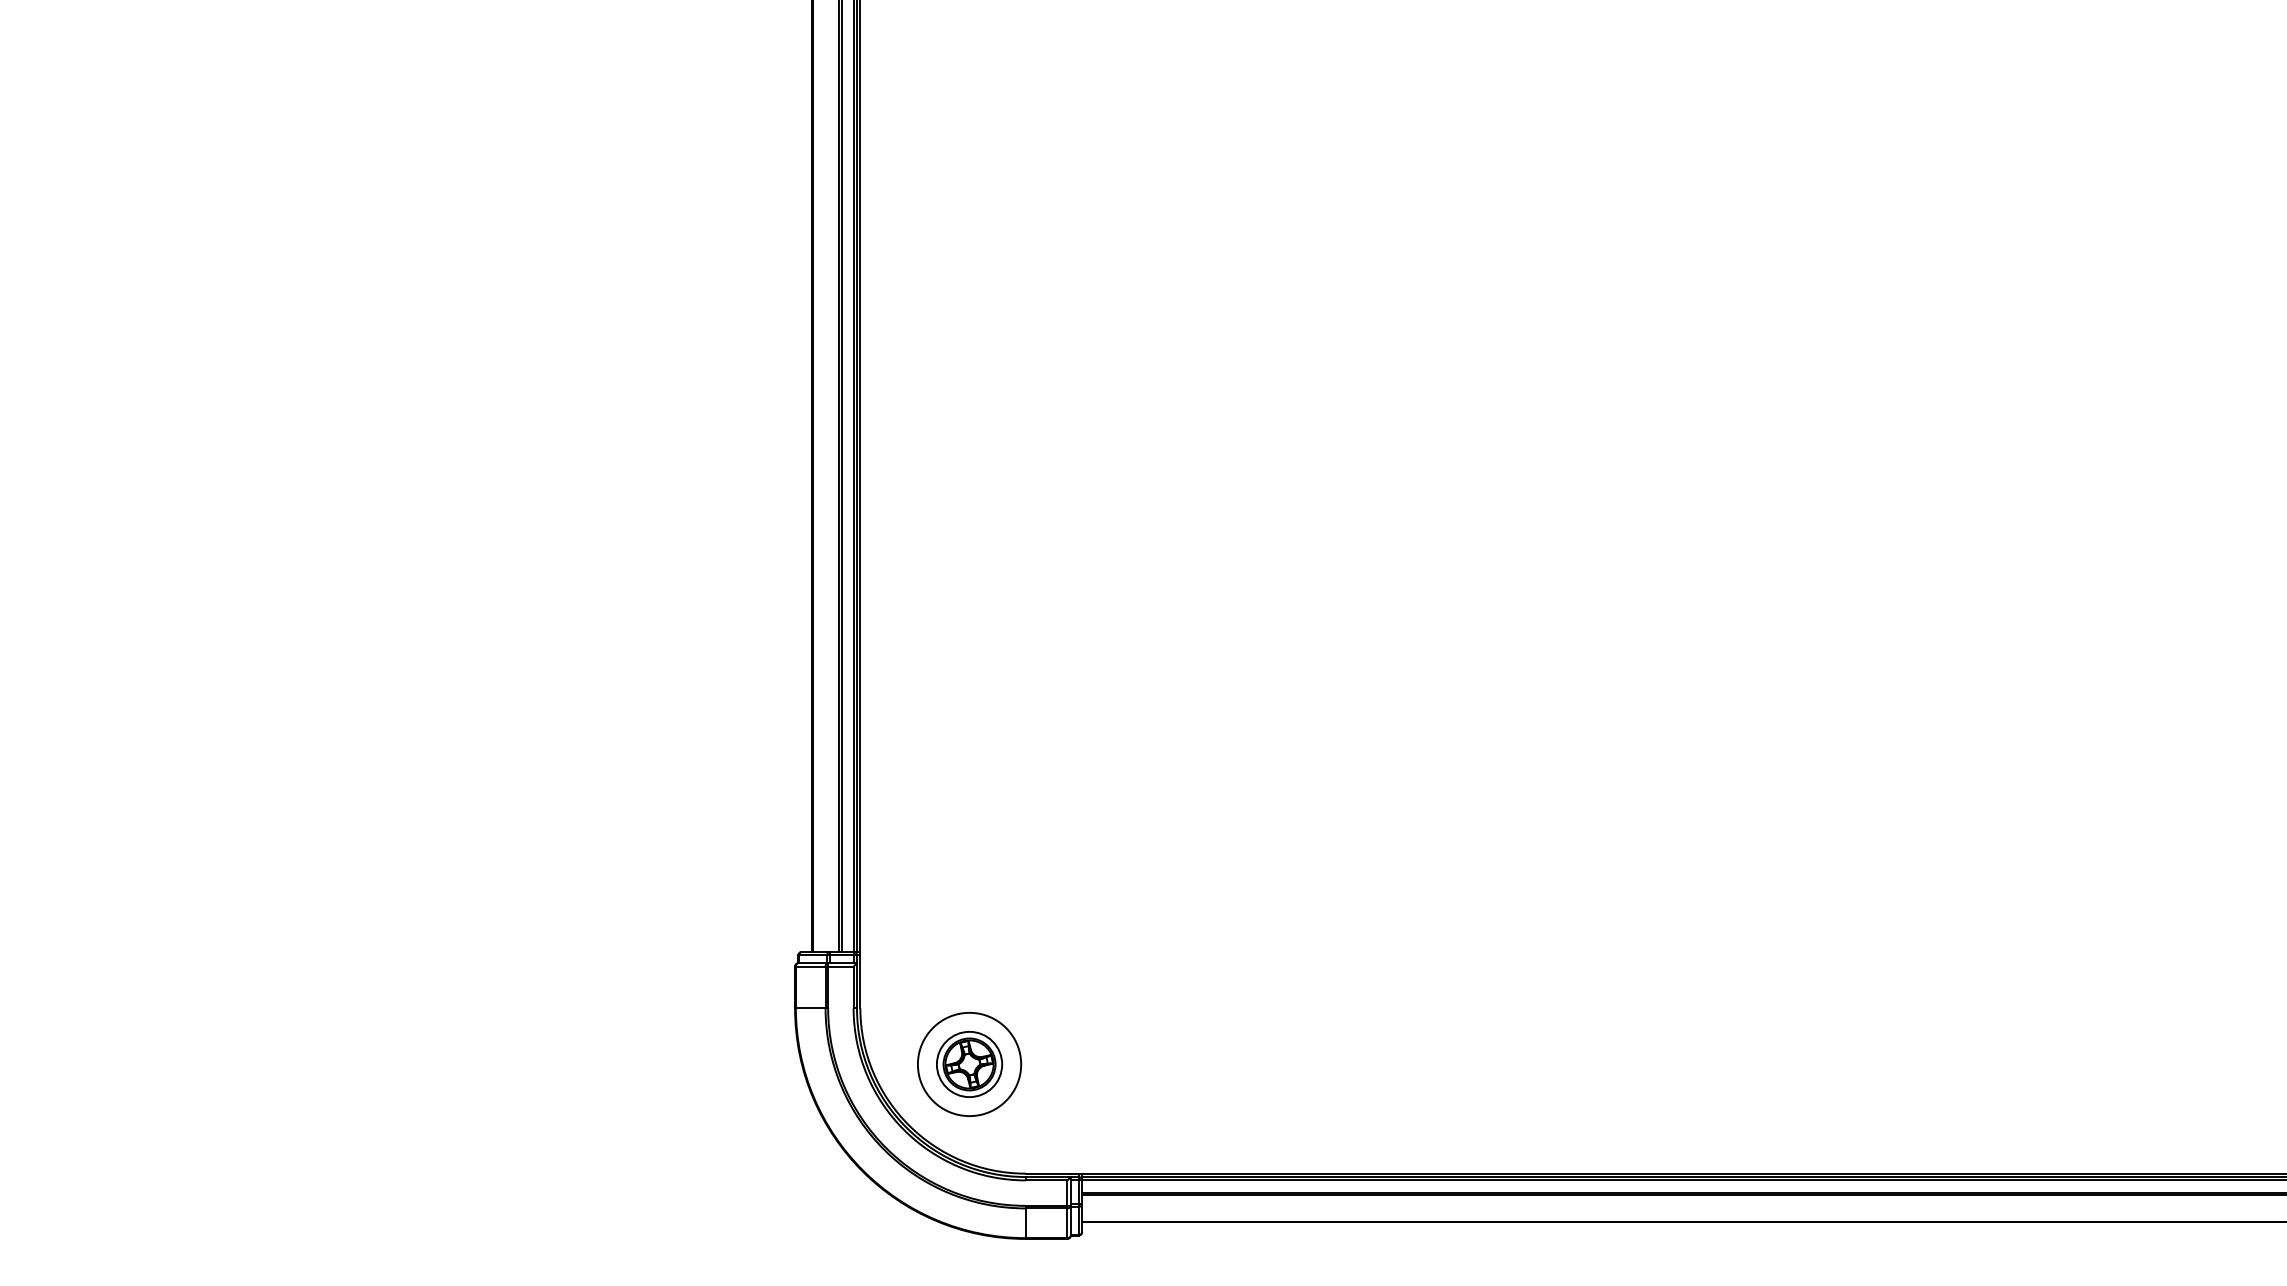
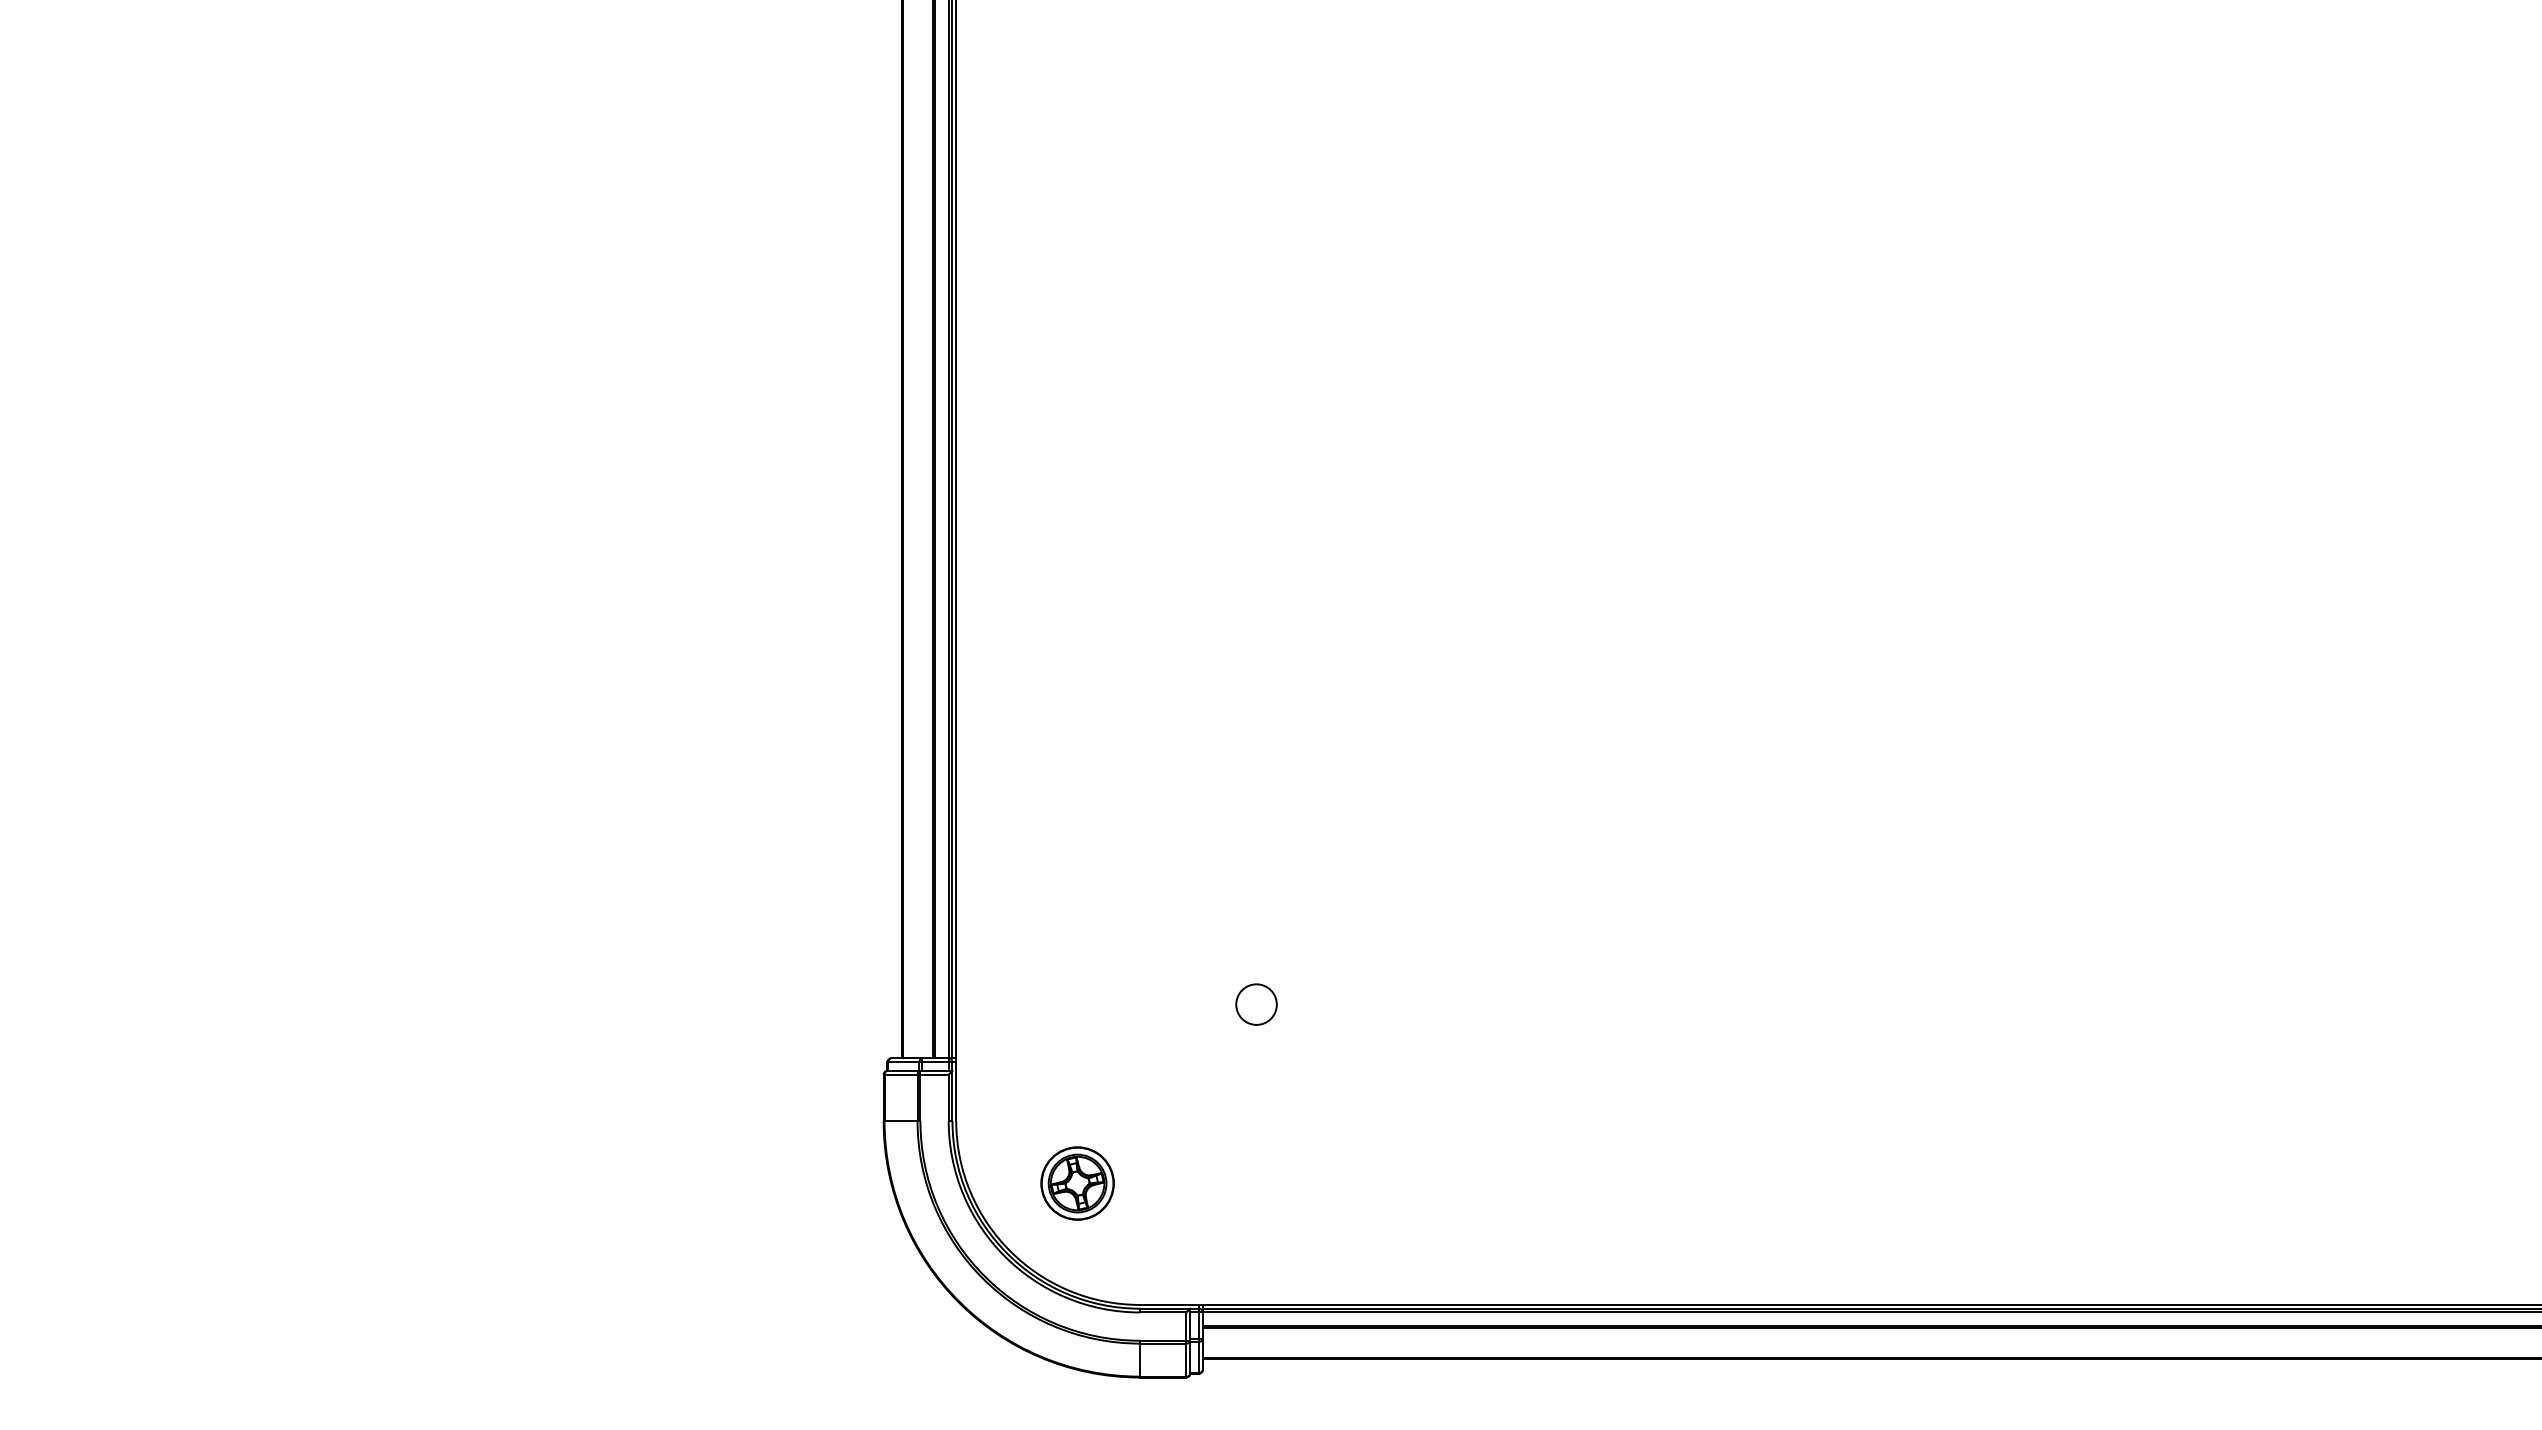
circle: (1130, 903) -> (1256, 1004), added
circle: (969, 1064) -> (1077, 1183), size x0.62

